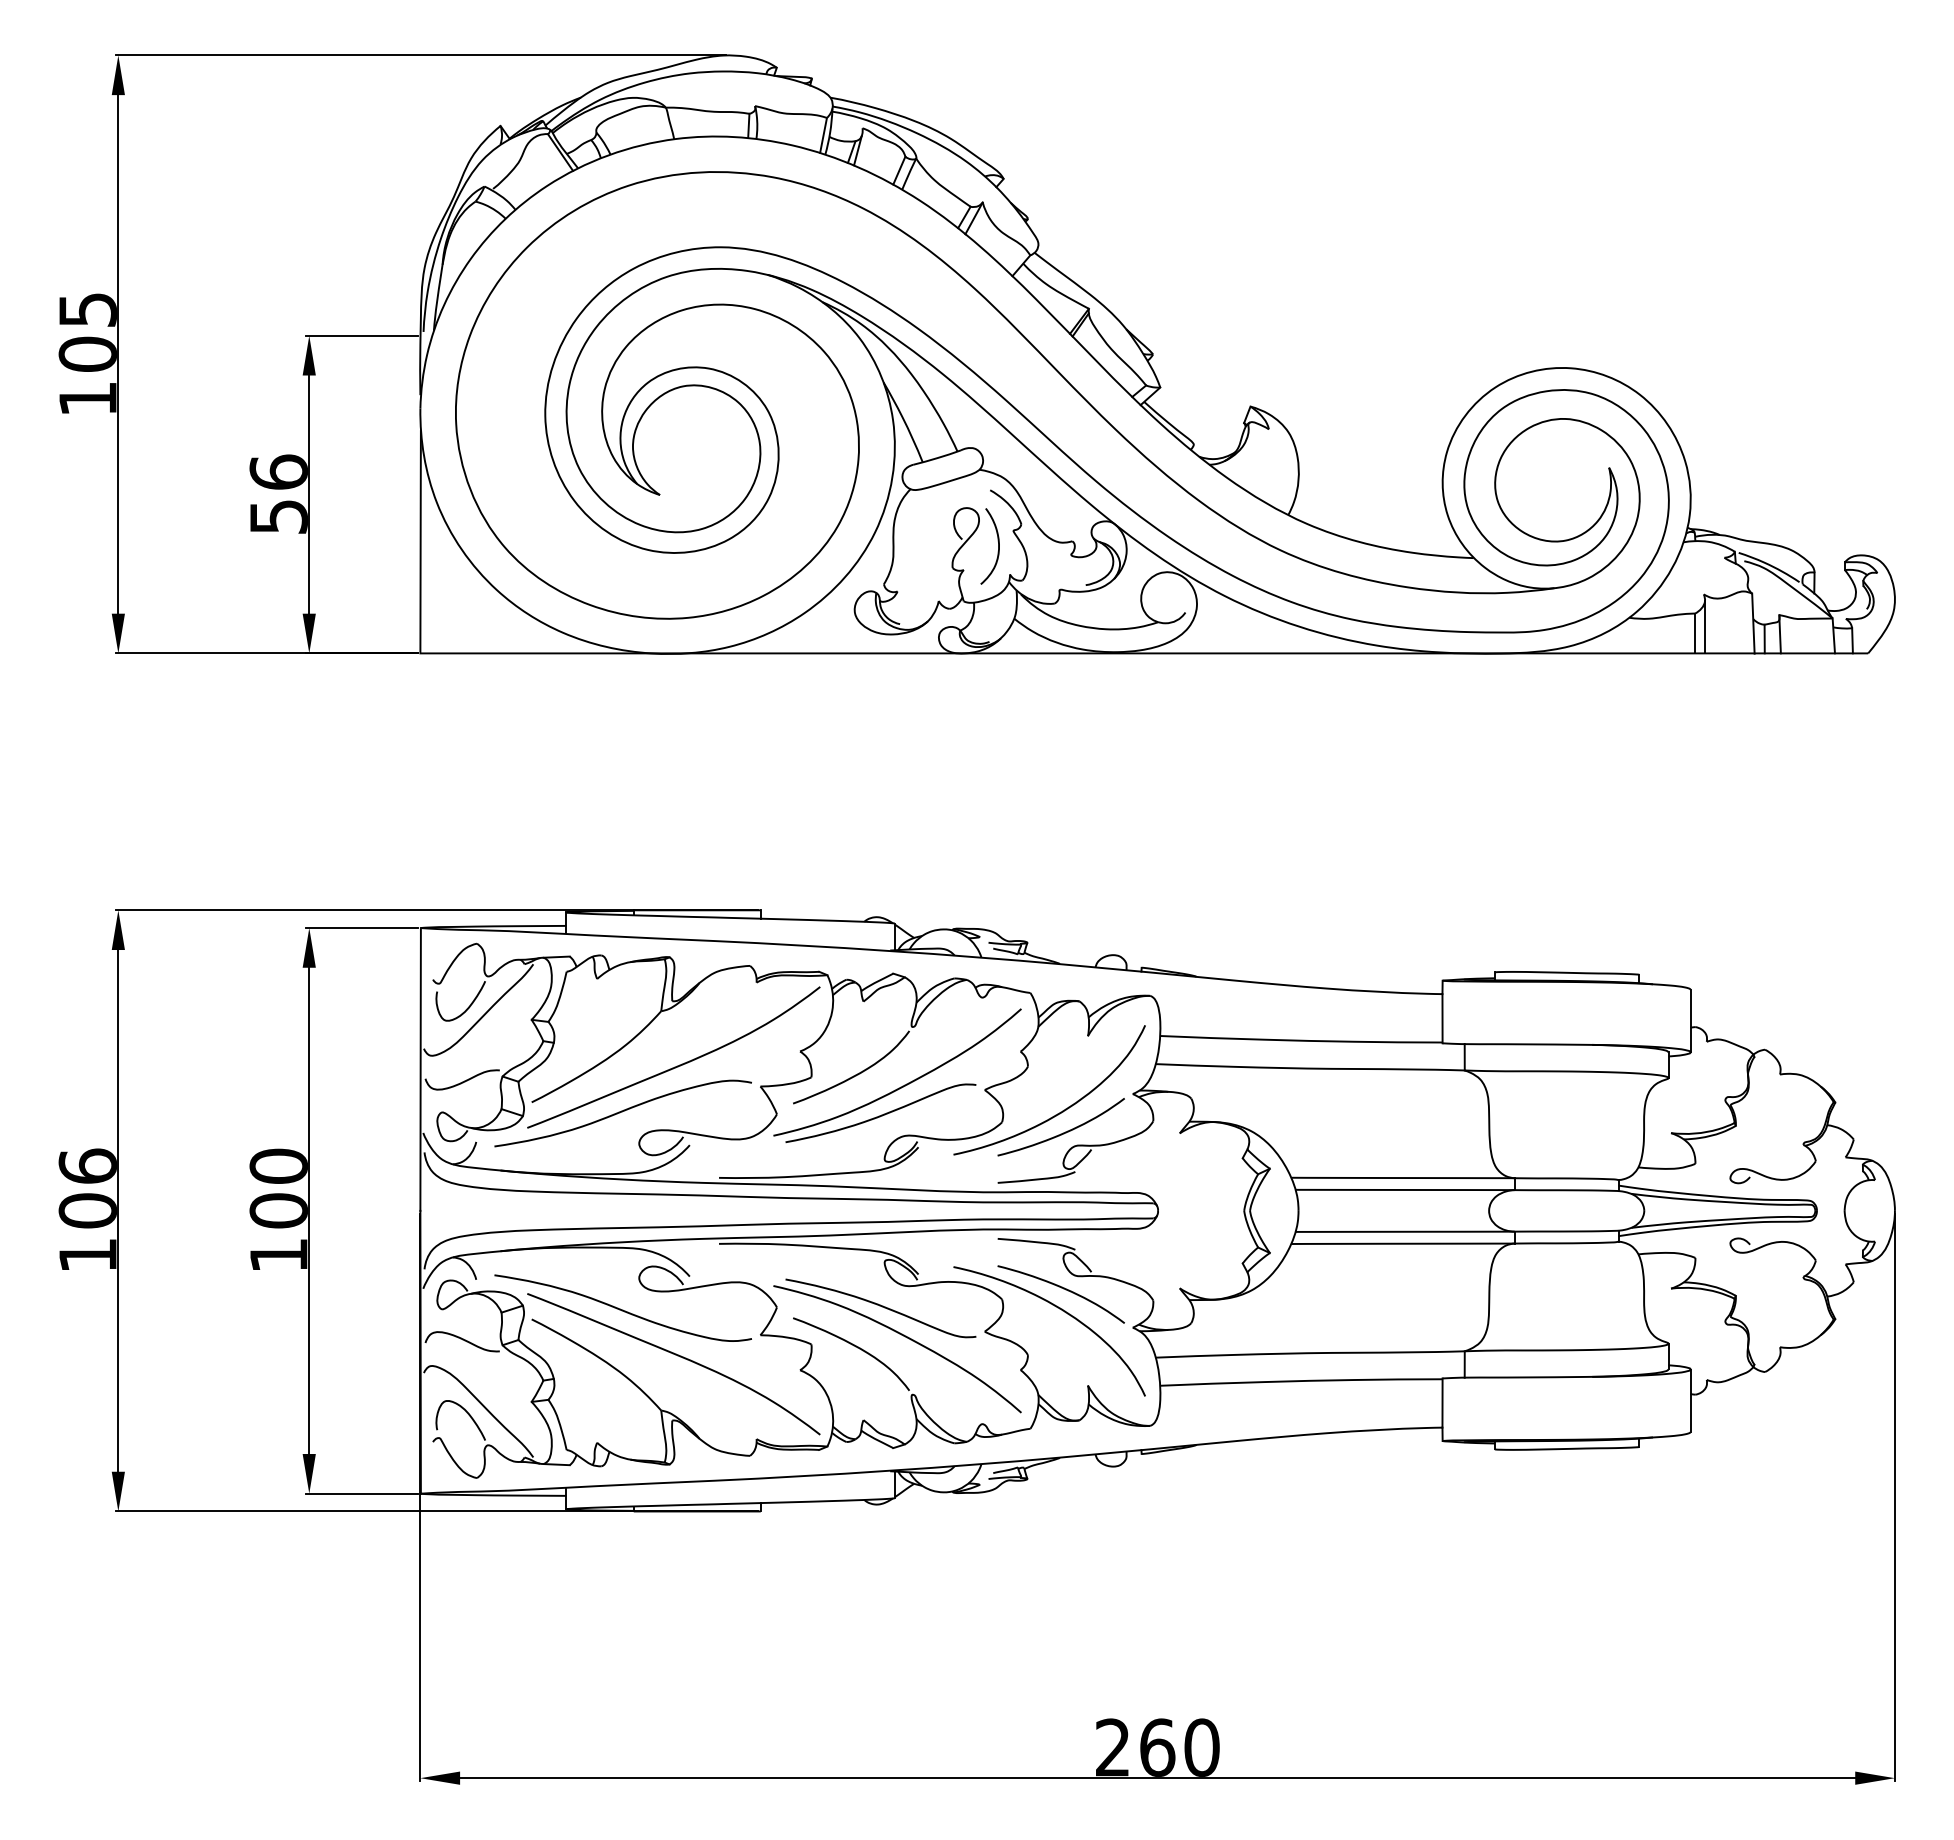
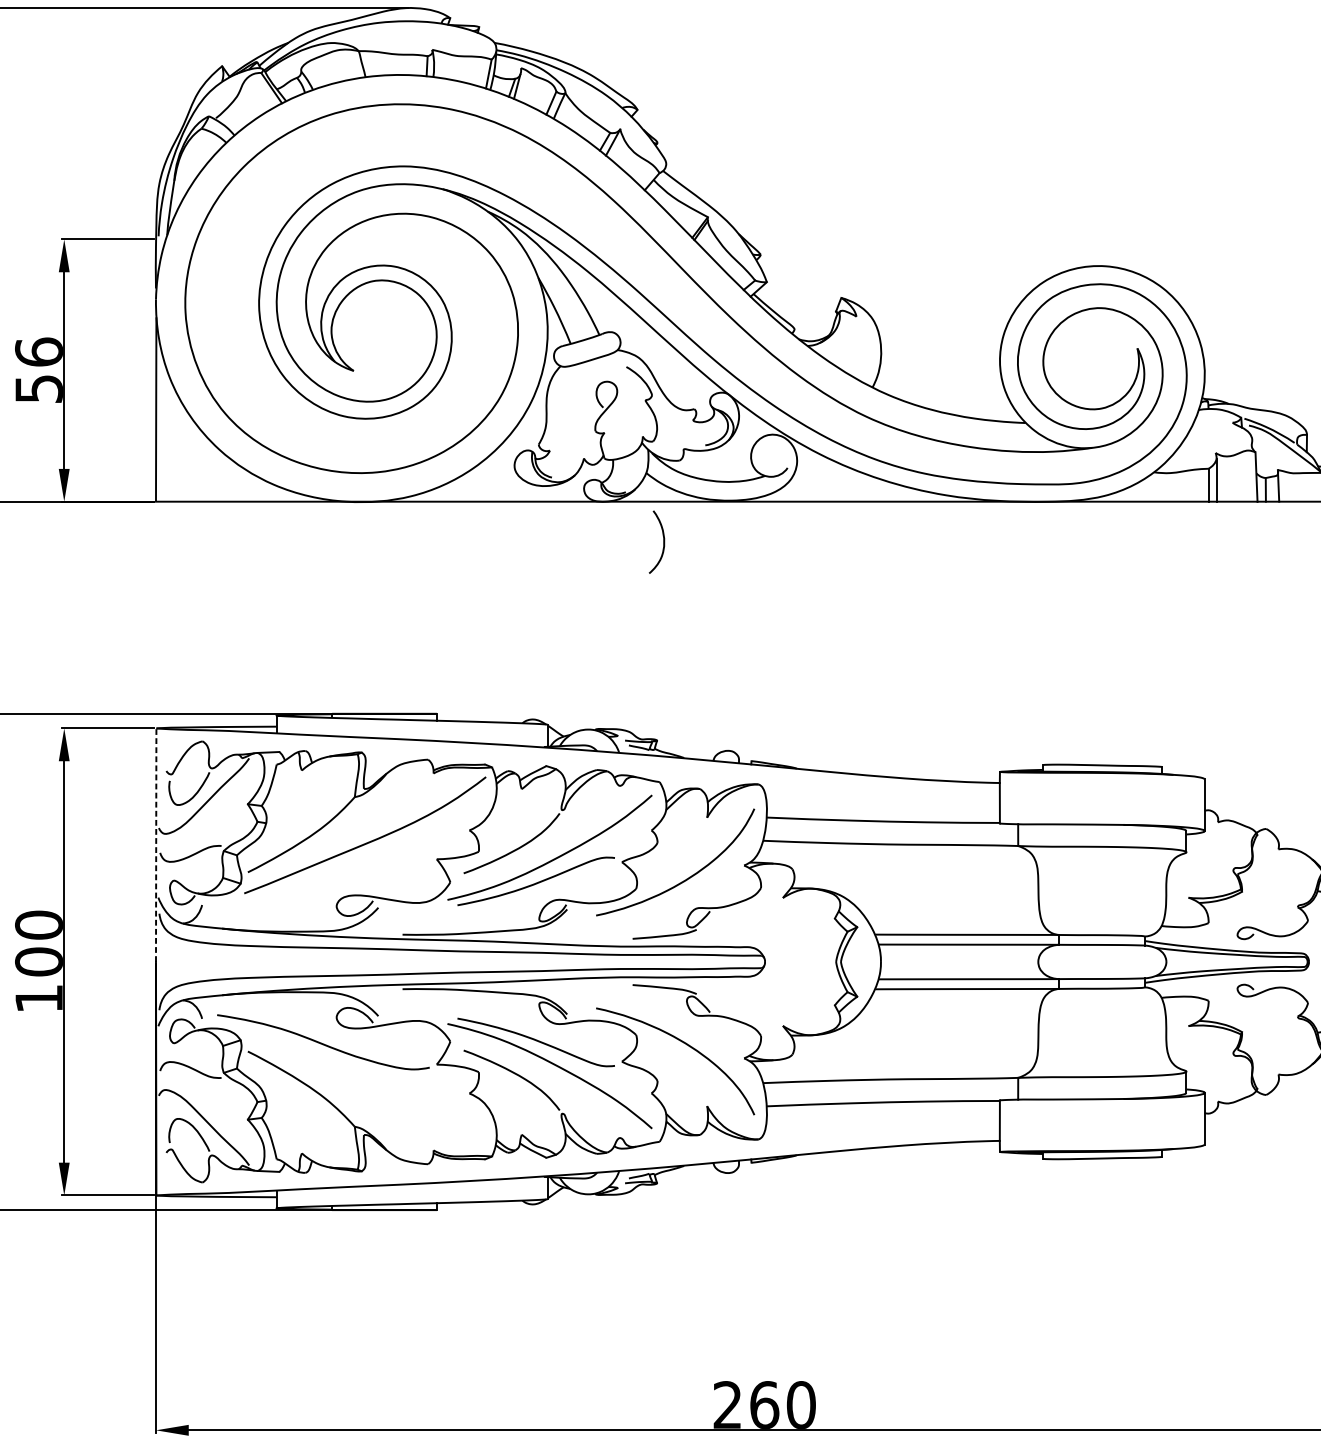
curve: (998, 546) -> (663, 542), moved
line: (420, 1068) -> (156, 844), solid -> dashed
curve: (622, 1112) -> (322, 880), removed
curve: (1063, 1132) -> (686, 897), removed
curve: (1063, 1289) -> (686, 1026), removed
curve: (677, 1356) -> (368, 1082), removed

